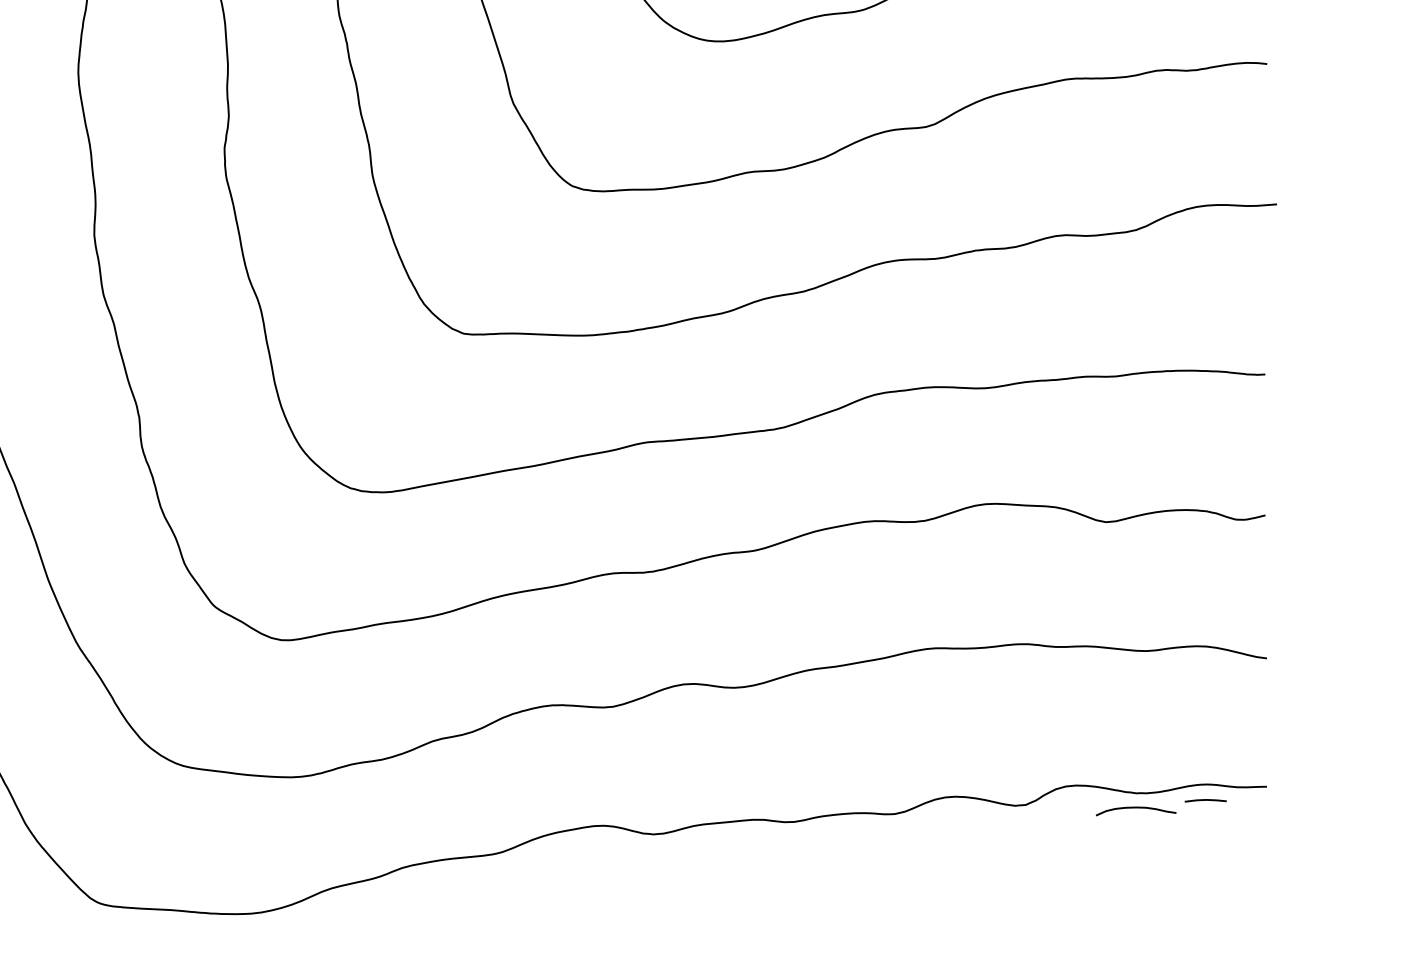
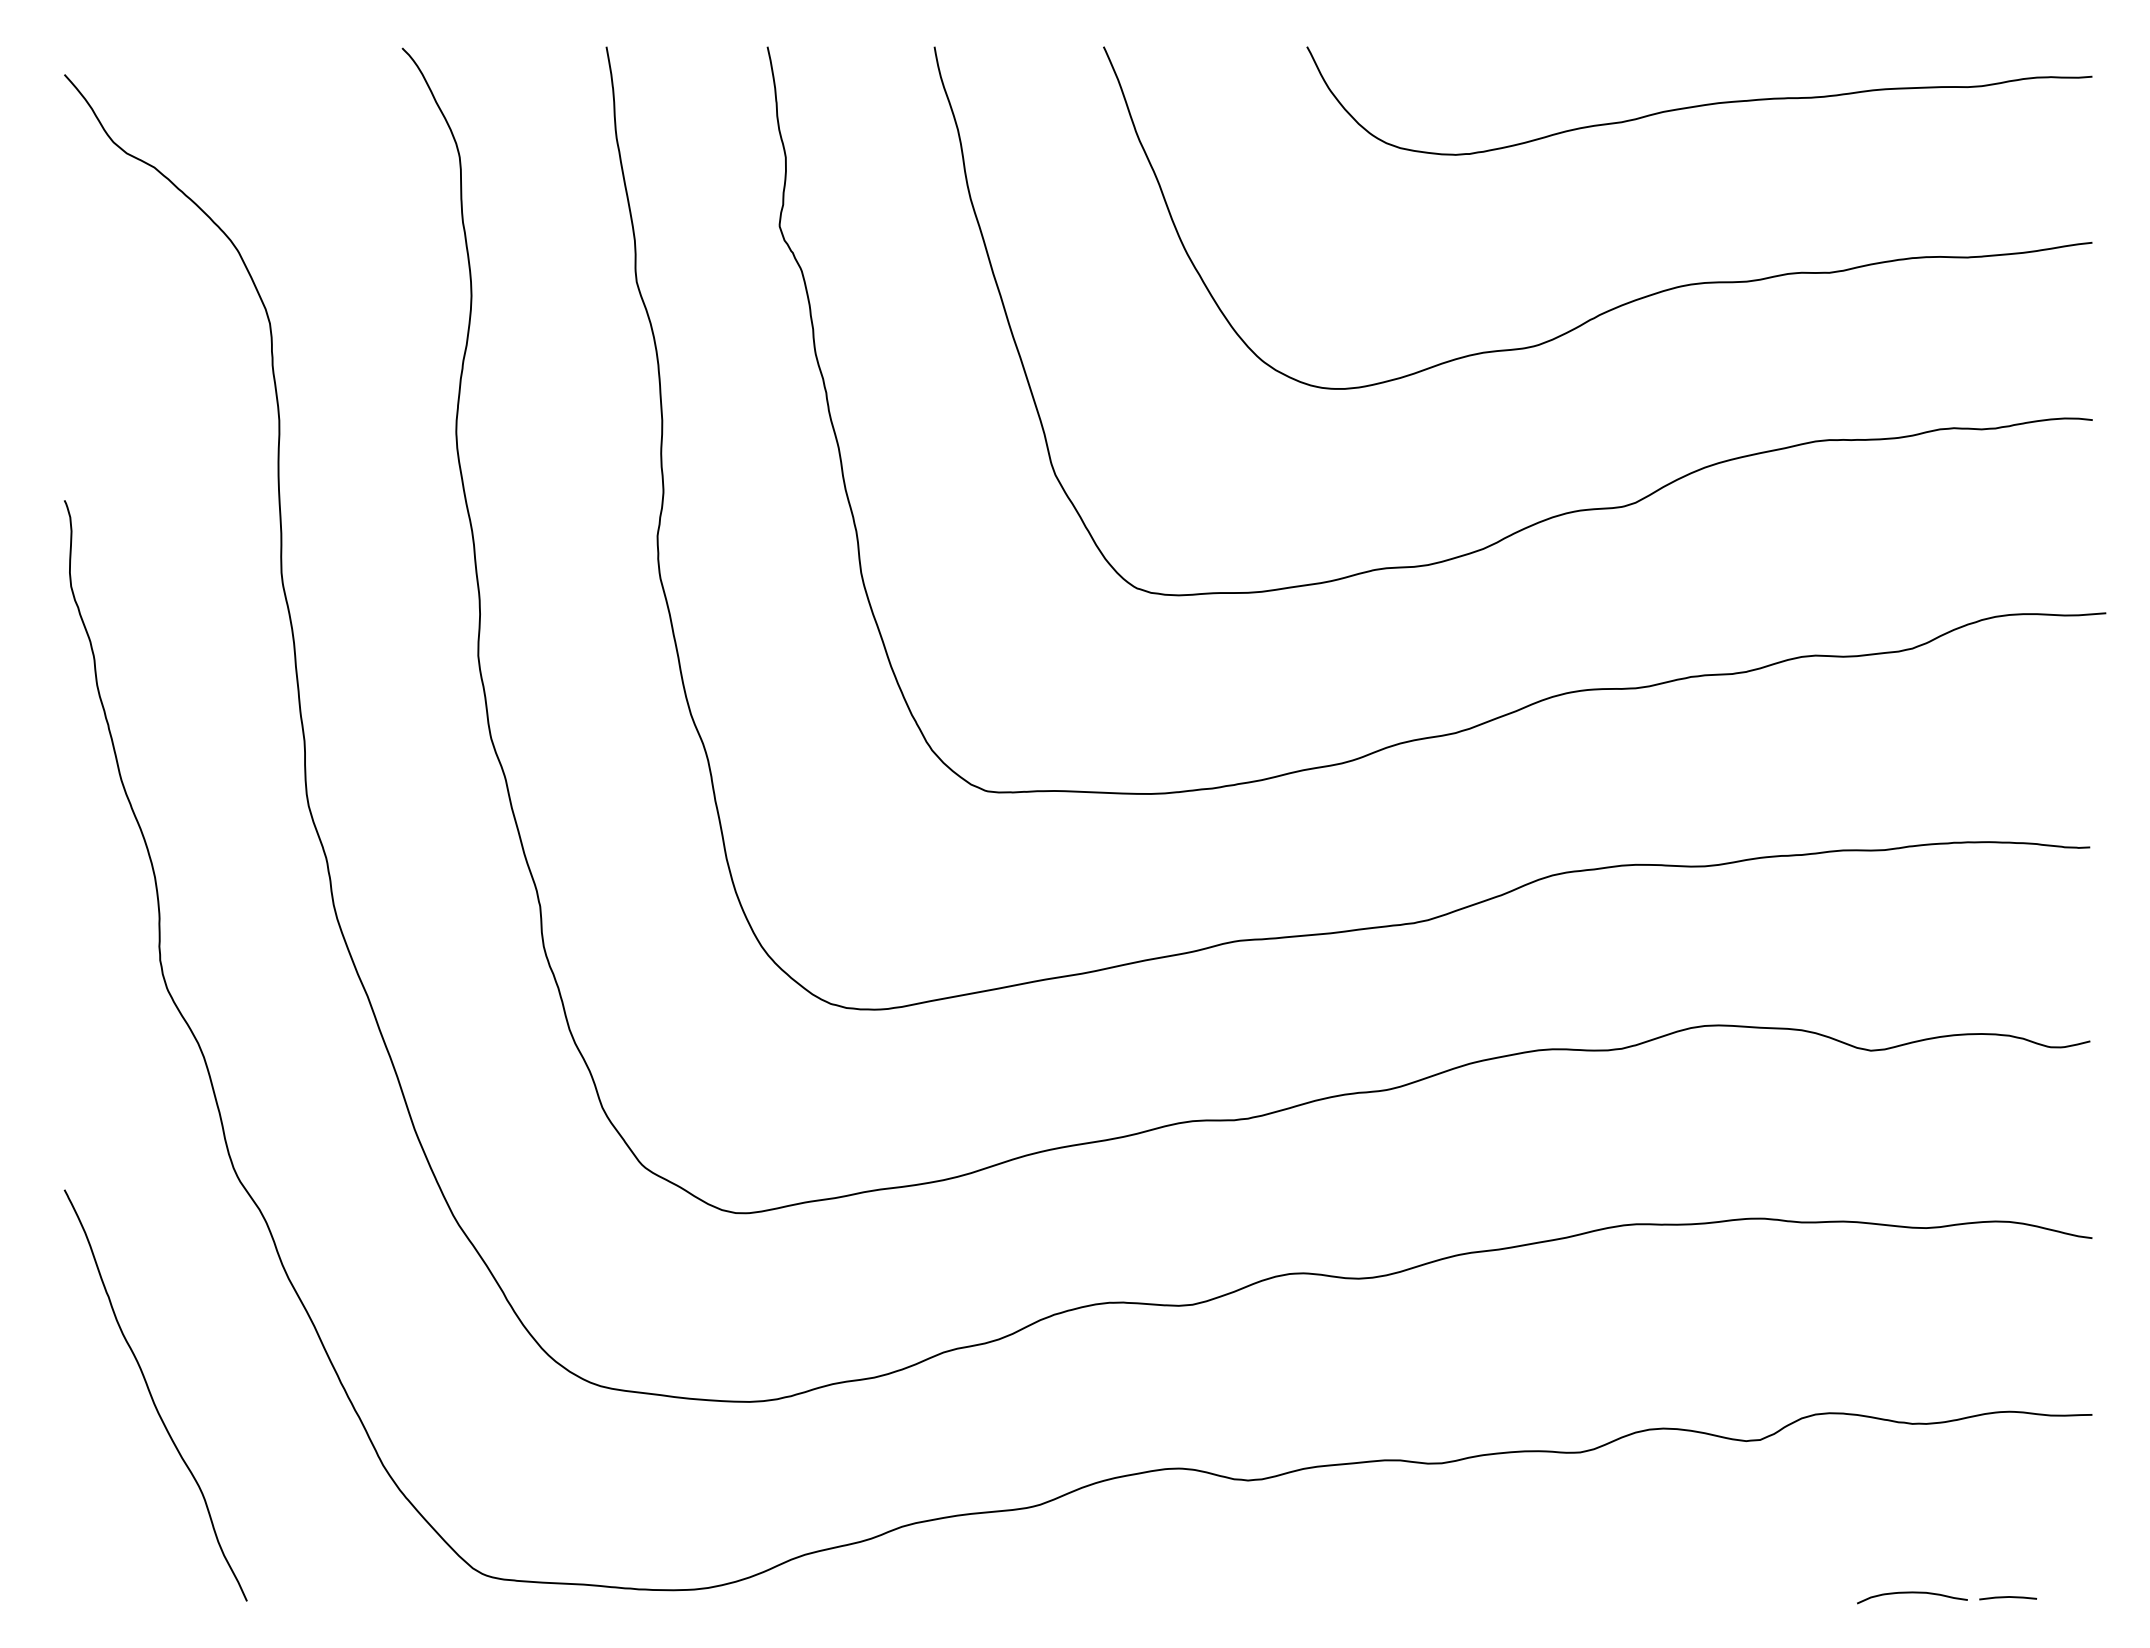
line: (1205, 800) -> (2007, 1597), moved
curve: (1136, 808) -> (1912, 1593), moved

